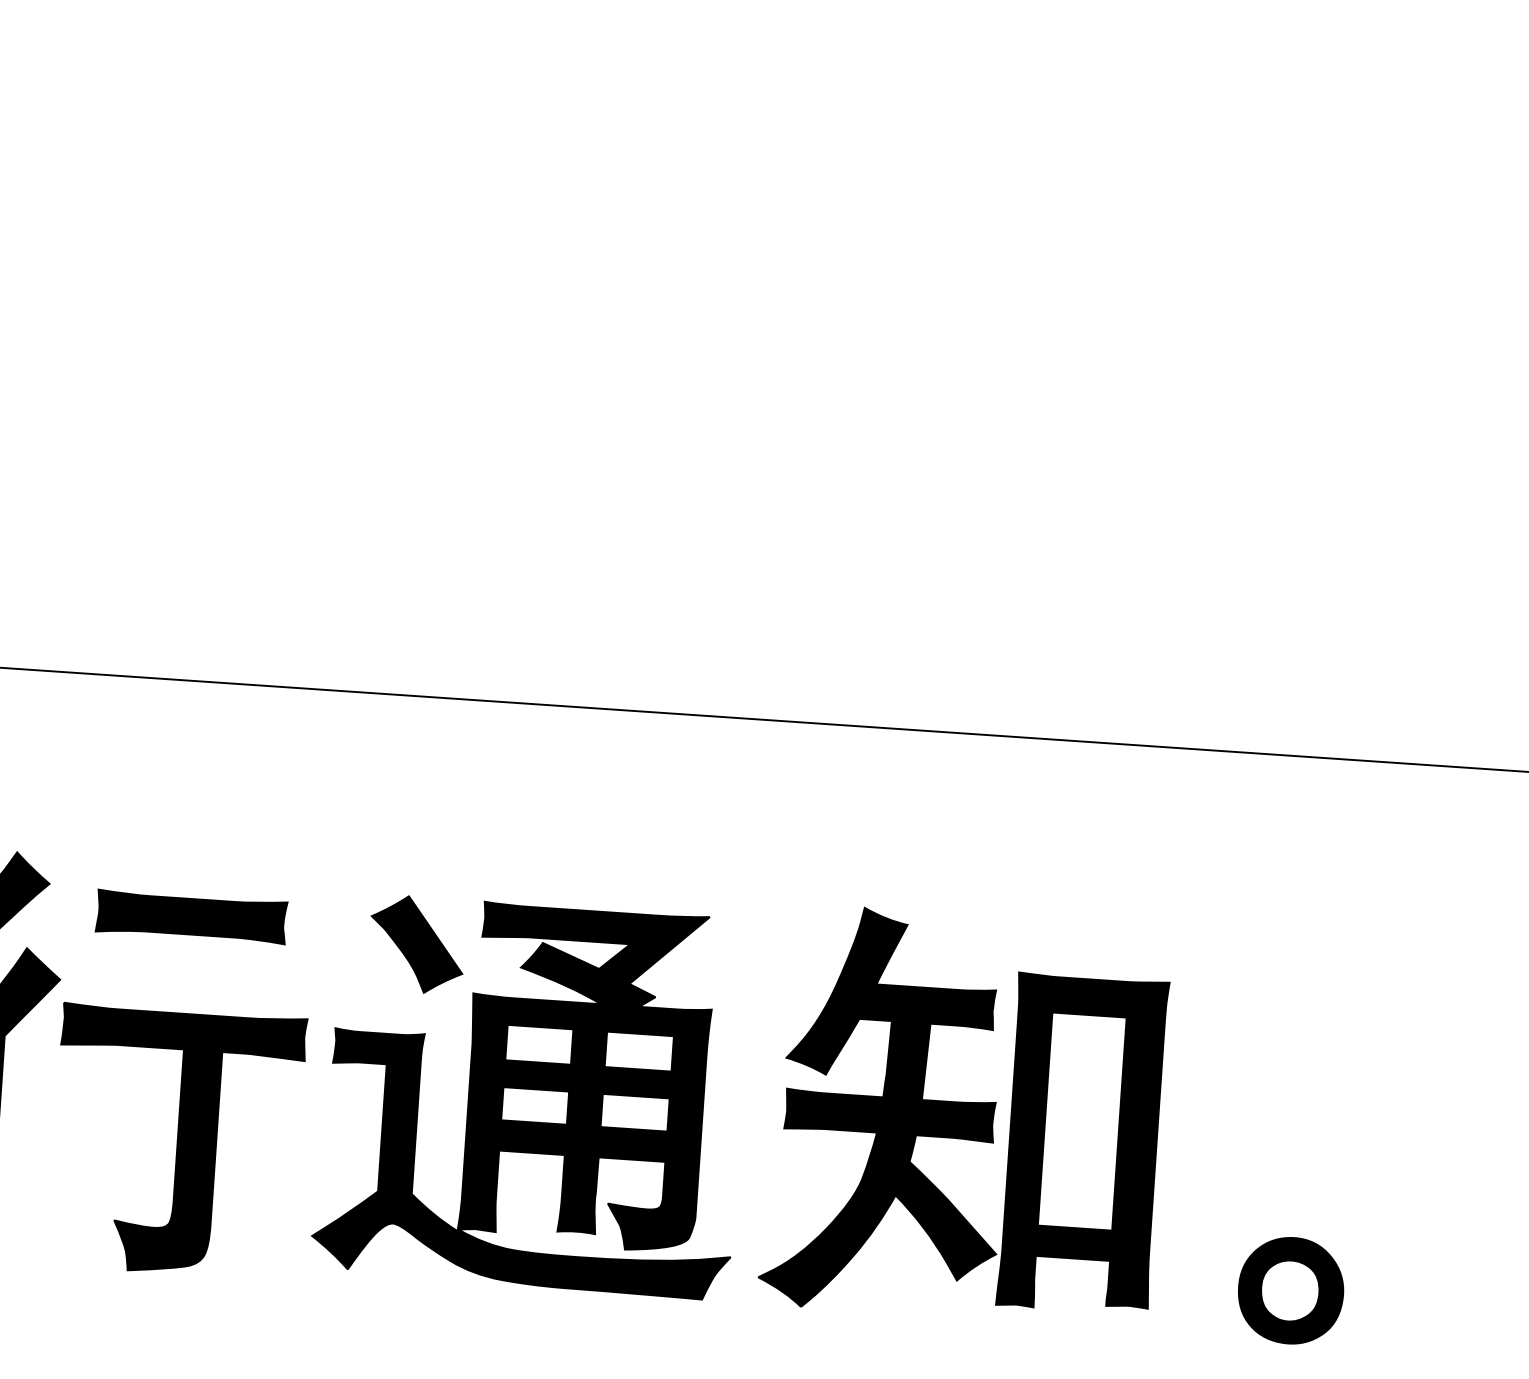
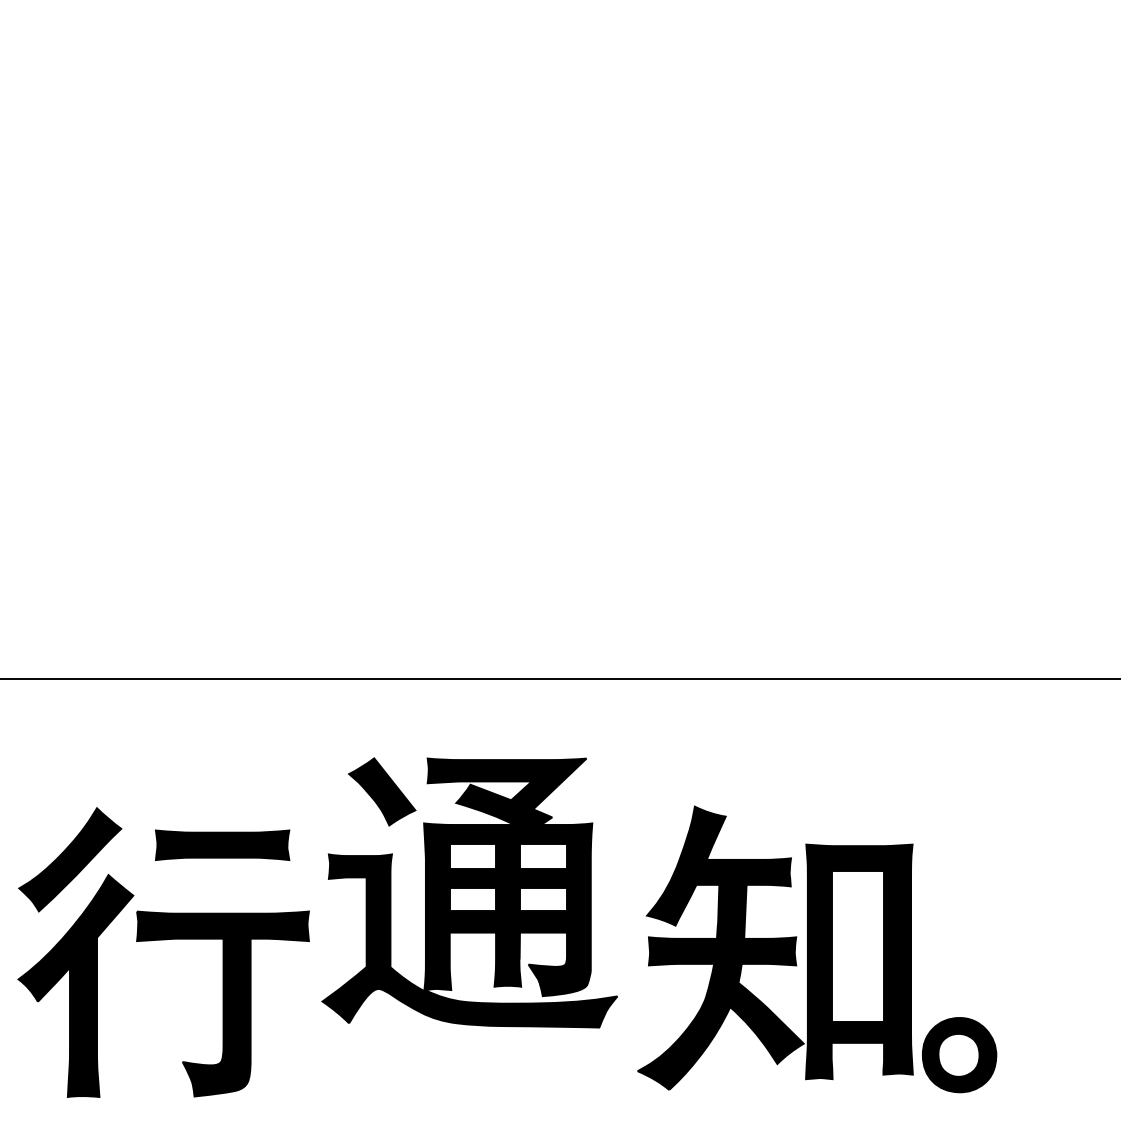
part: (531, 1095) -> (469, 892), moved
part: (1290, 1291) -> (959, 1055), moved

